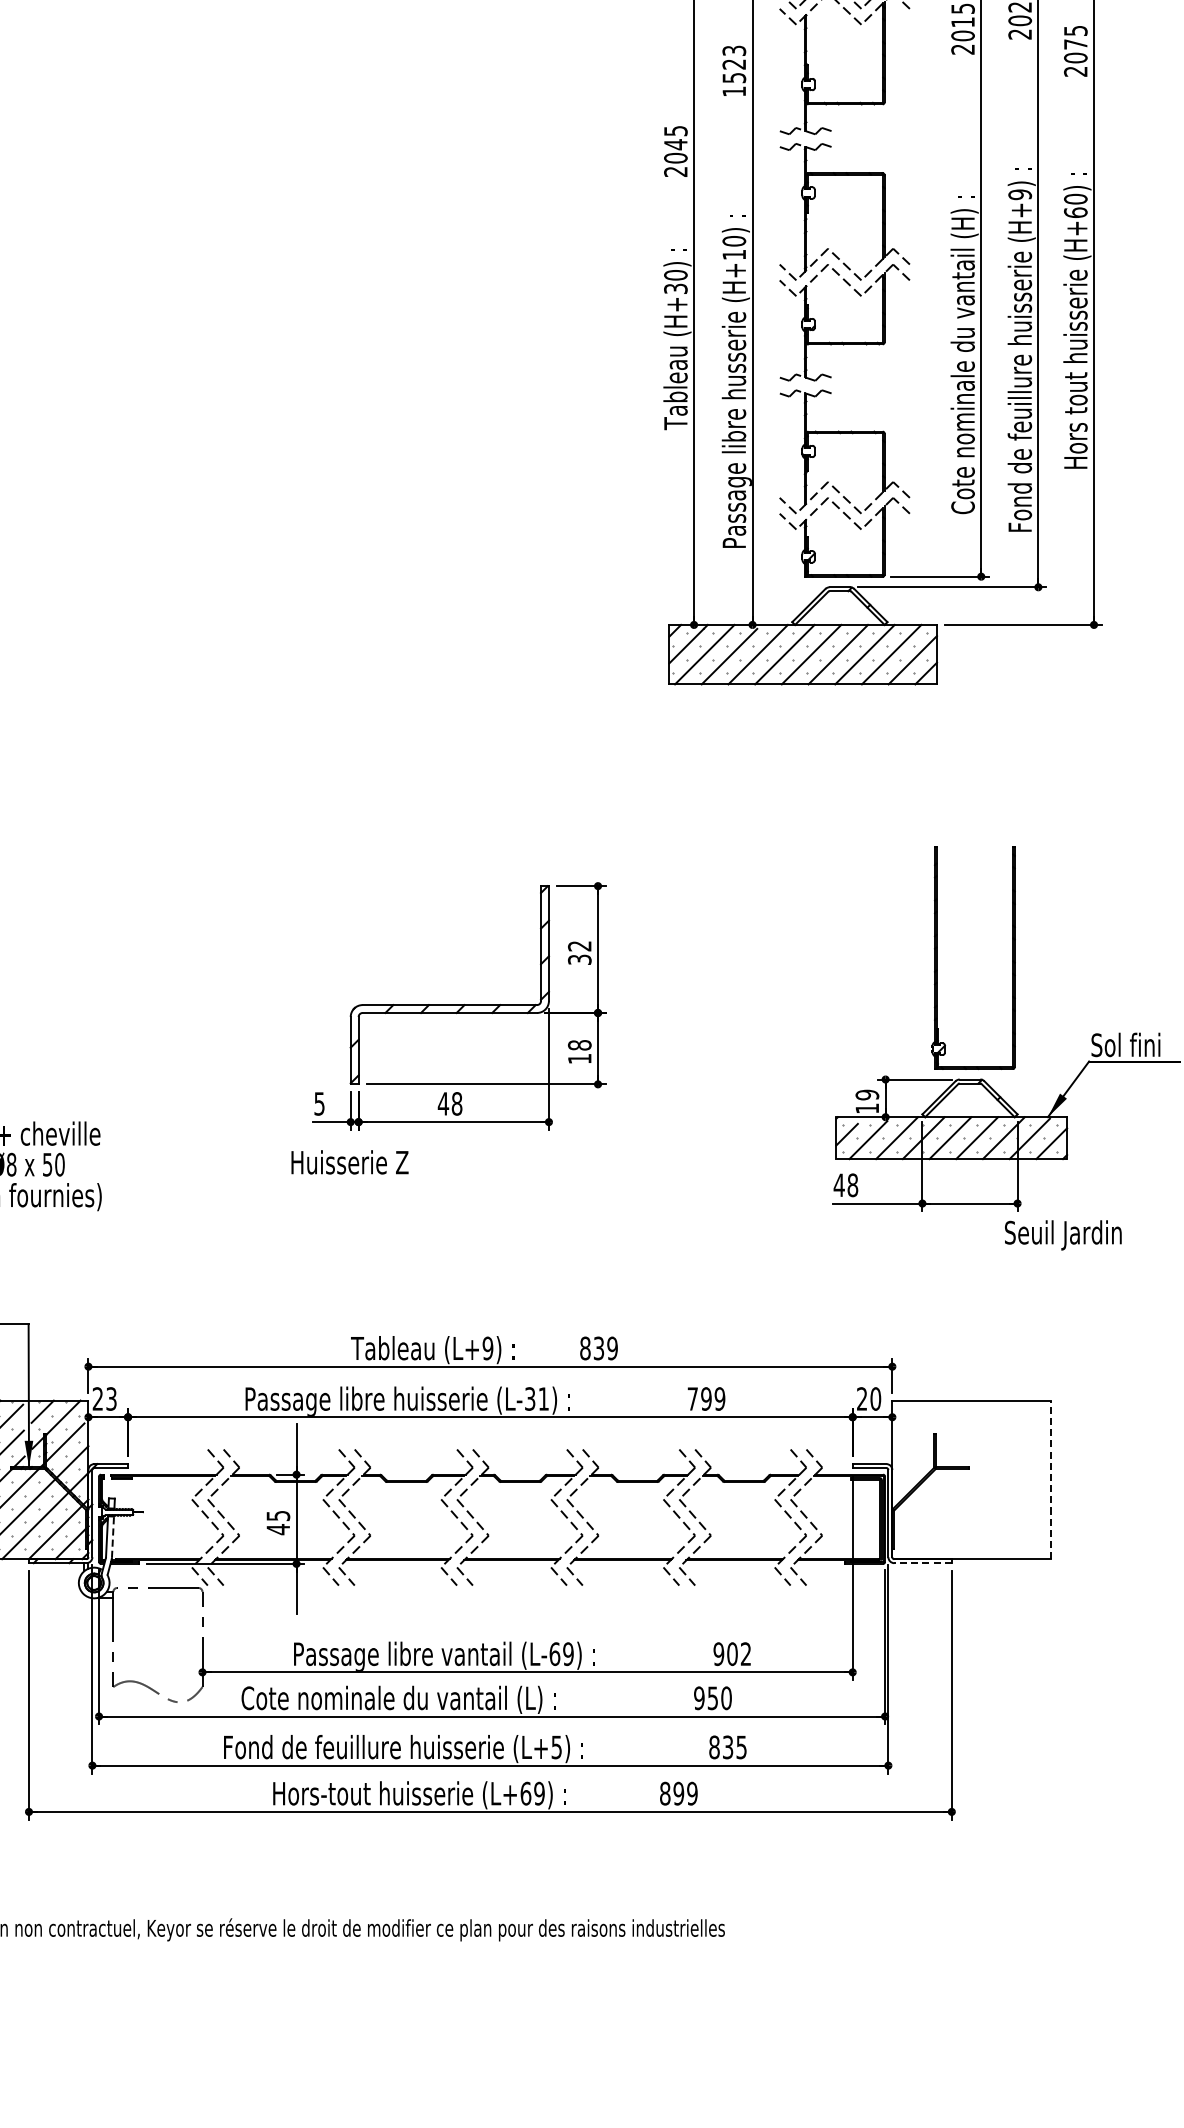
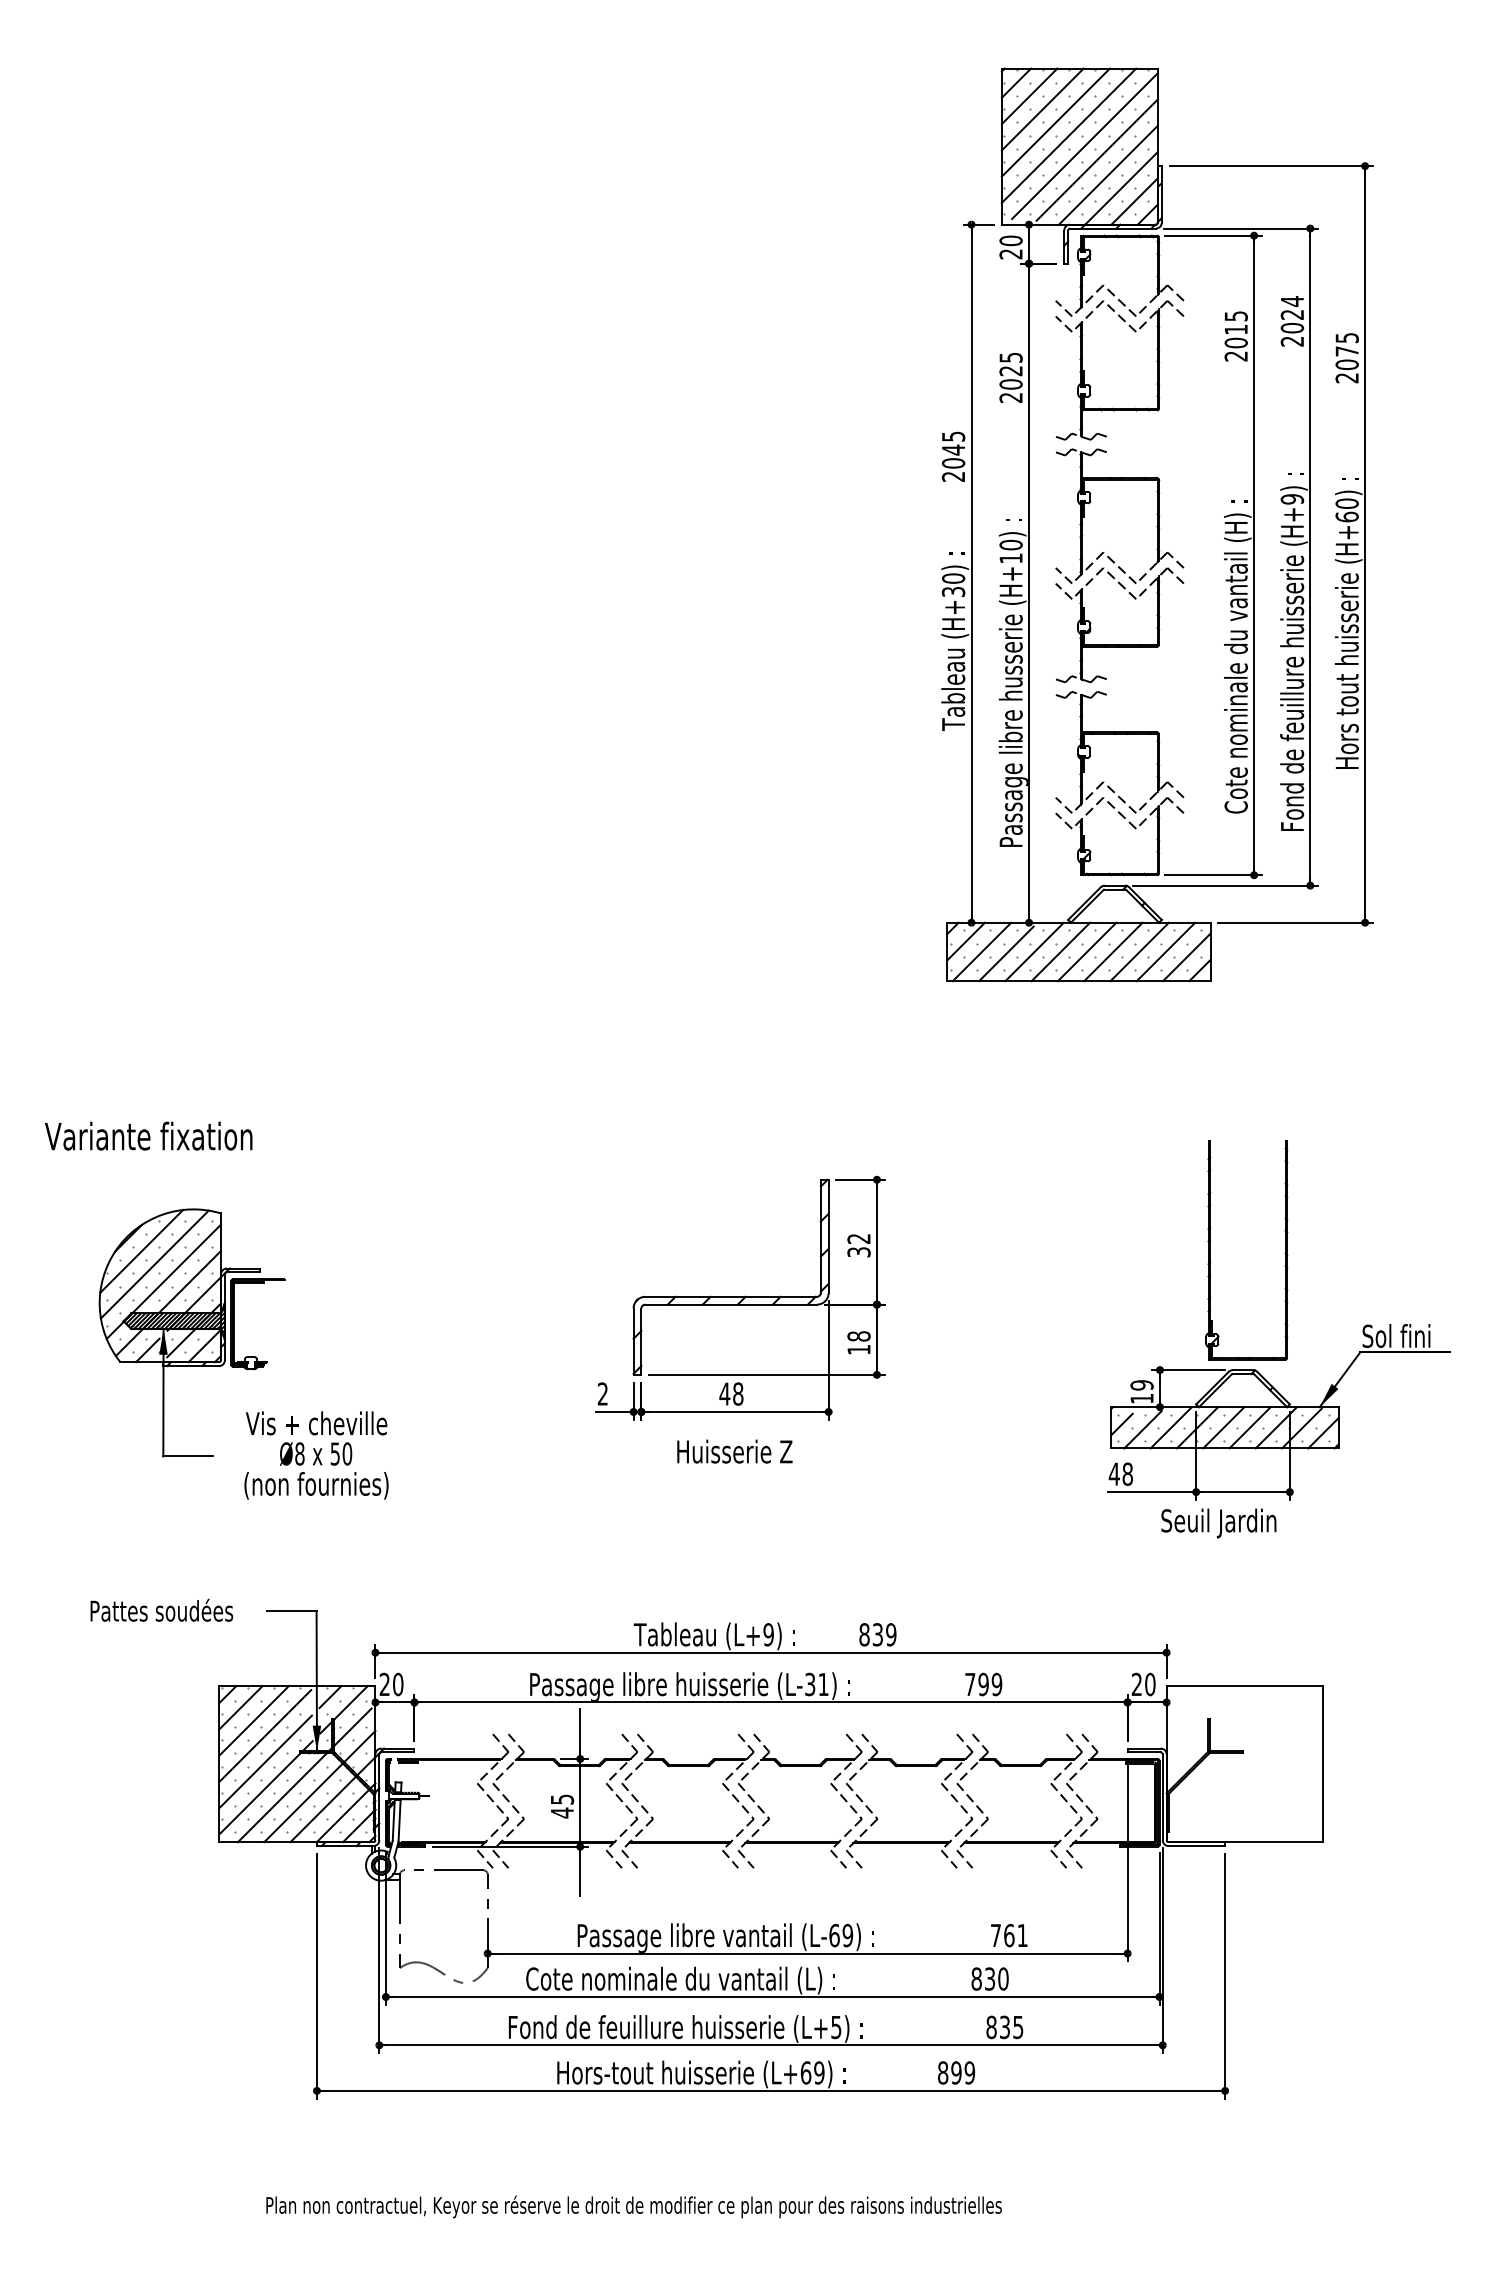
text: (733, 70) -> (1010, 377), 1523 -> 2025
text: (319, 1103) -> (602, 1393), 5 -> 2
text: (349, 1162) -> (734, 1451), moved
text: (1062, 1235) -> (1218, 1523), moved
text: (111, 1398) -> (398, 1684), 23 -> 20
line: (1050, 1479) -> (1322, 1763), dashed -> solid
line: (112, 1537) -> (399, 1820), dashed -> solid
line: (922, 1563) -> (1196, 1846), dashed -> solid
text: (731, 1654) -> (1008, 1935), 902 -> 761
text: (706, 1697) -> (983, 1978), 950 -> 830

